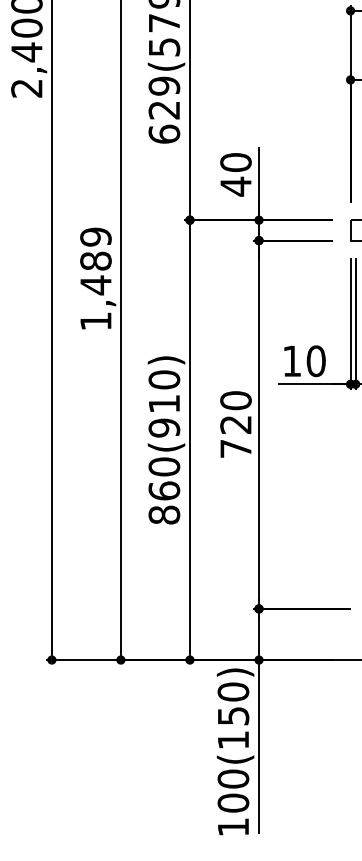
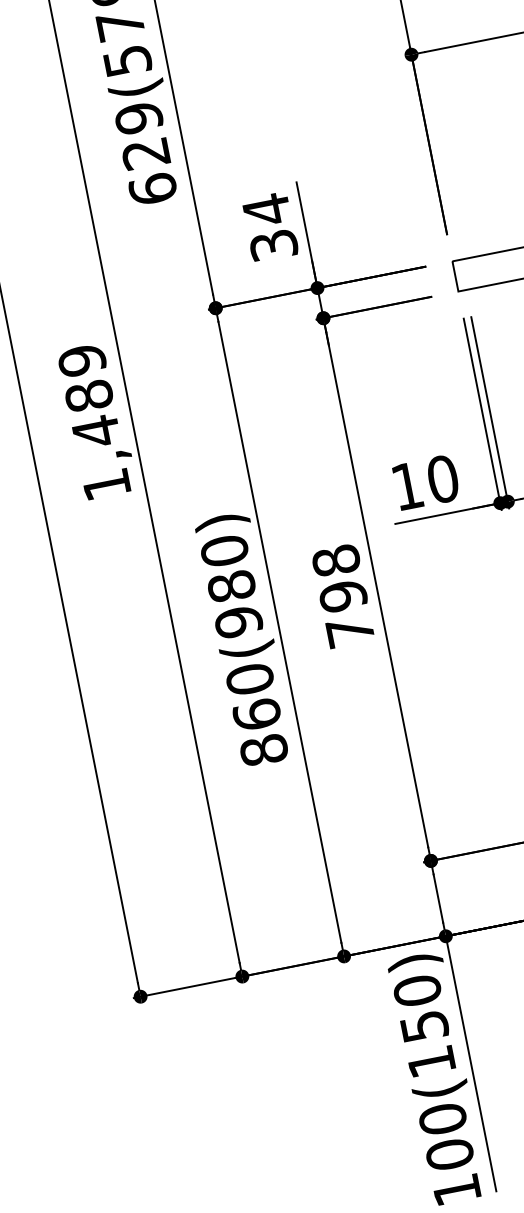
text: (235, 174) -> (269, 227), 40 -> 34
text: (164, 403) -> (231, 585), 860(910) -> 860(980)
text: (235, 412) -> (338, 578), 720 -> 798

